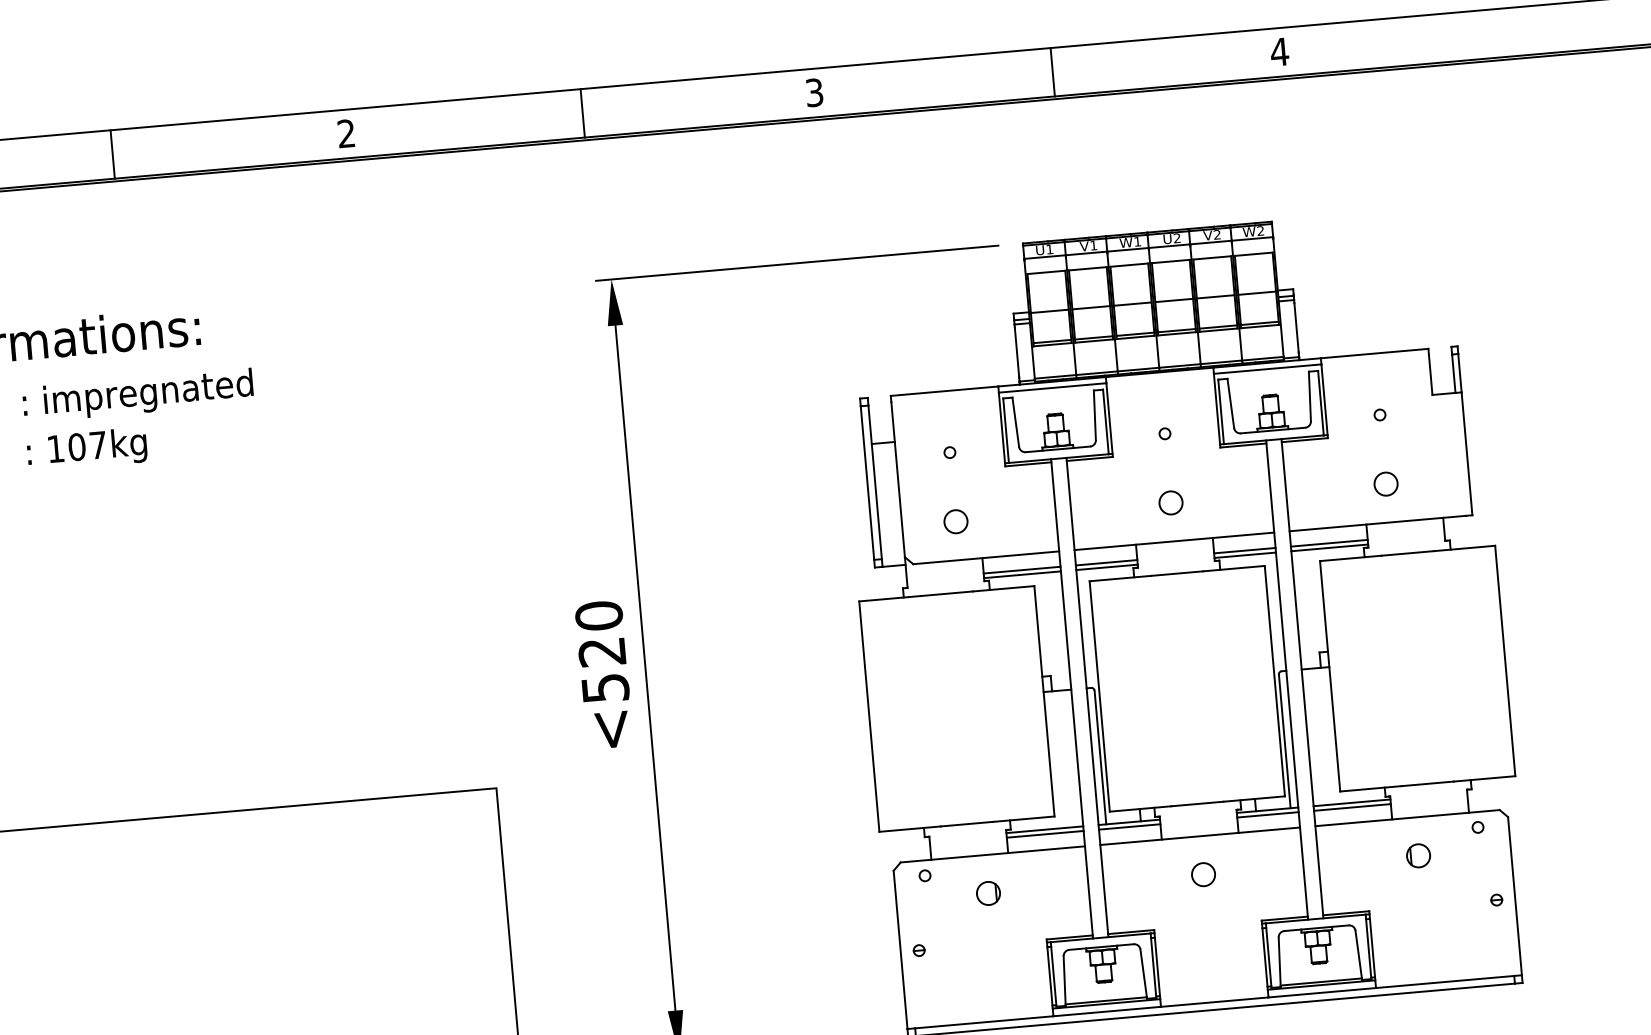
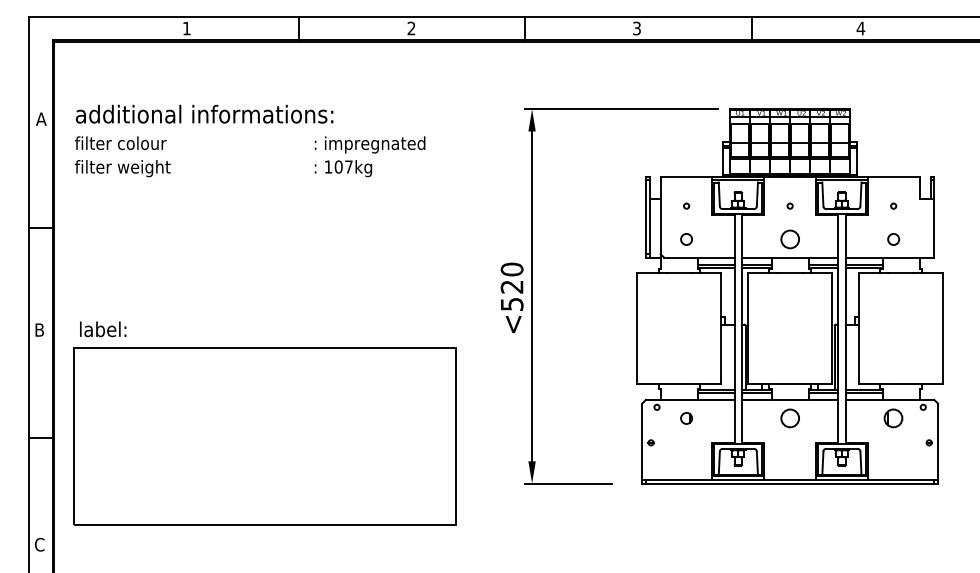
text: (139, 419) -> (369, 156), moved
circle: (1169, 503) -> (789, 239), size x1.6
circle: (1418, 855) -> (893, 418), size x1.6
circle: (1202, 874) -> (789, 418), size x1.6

